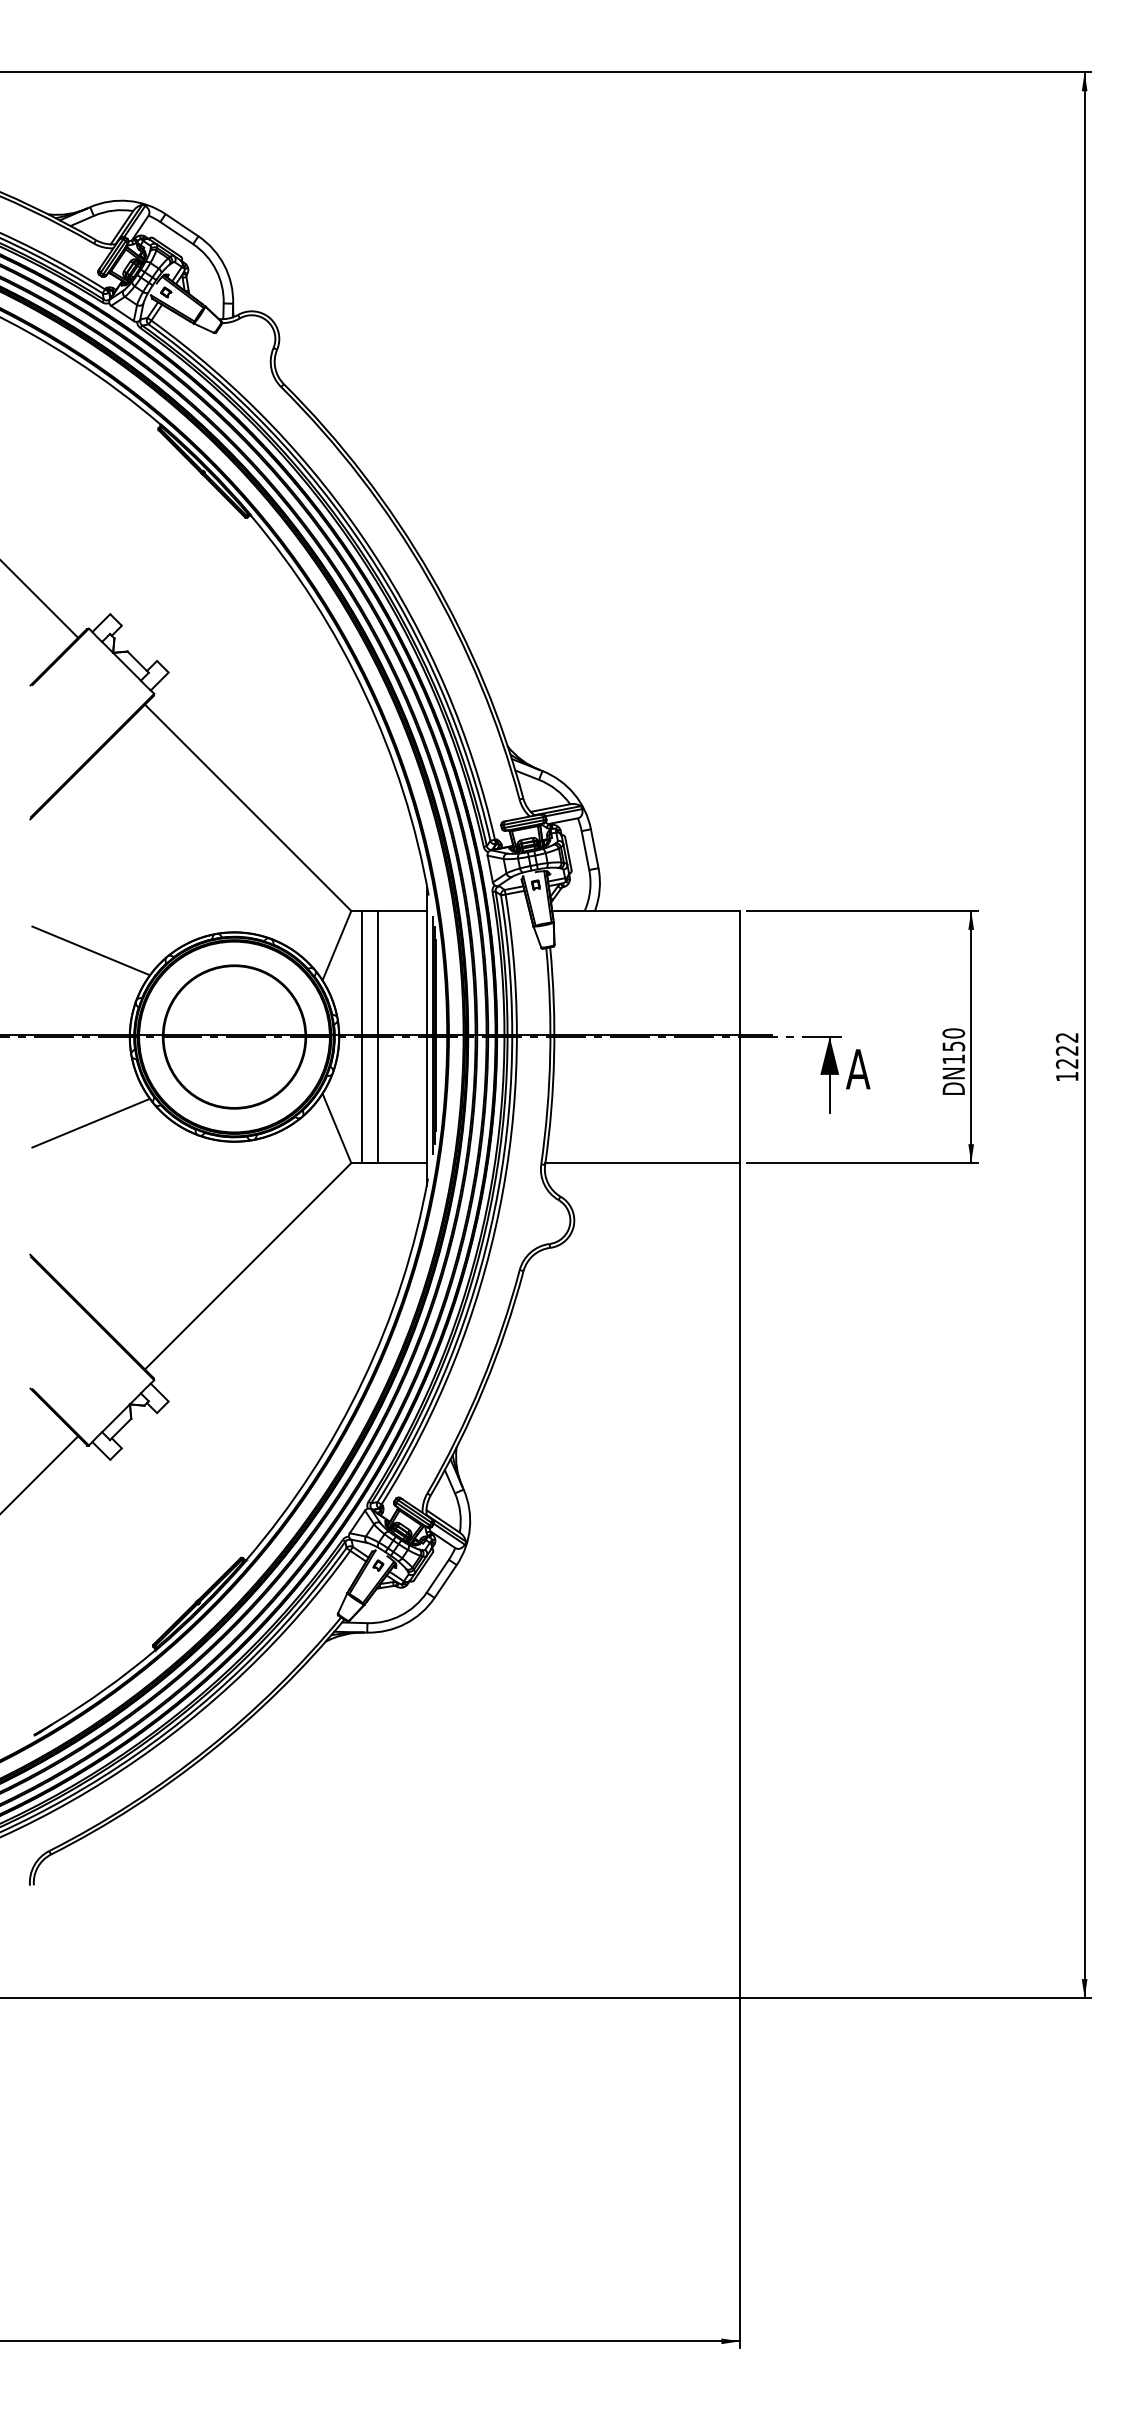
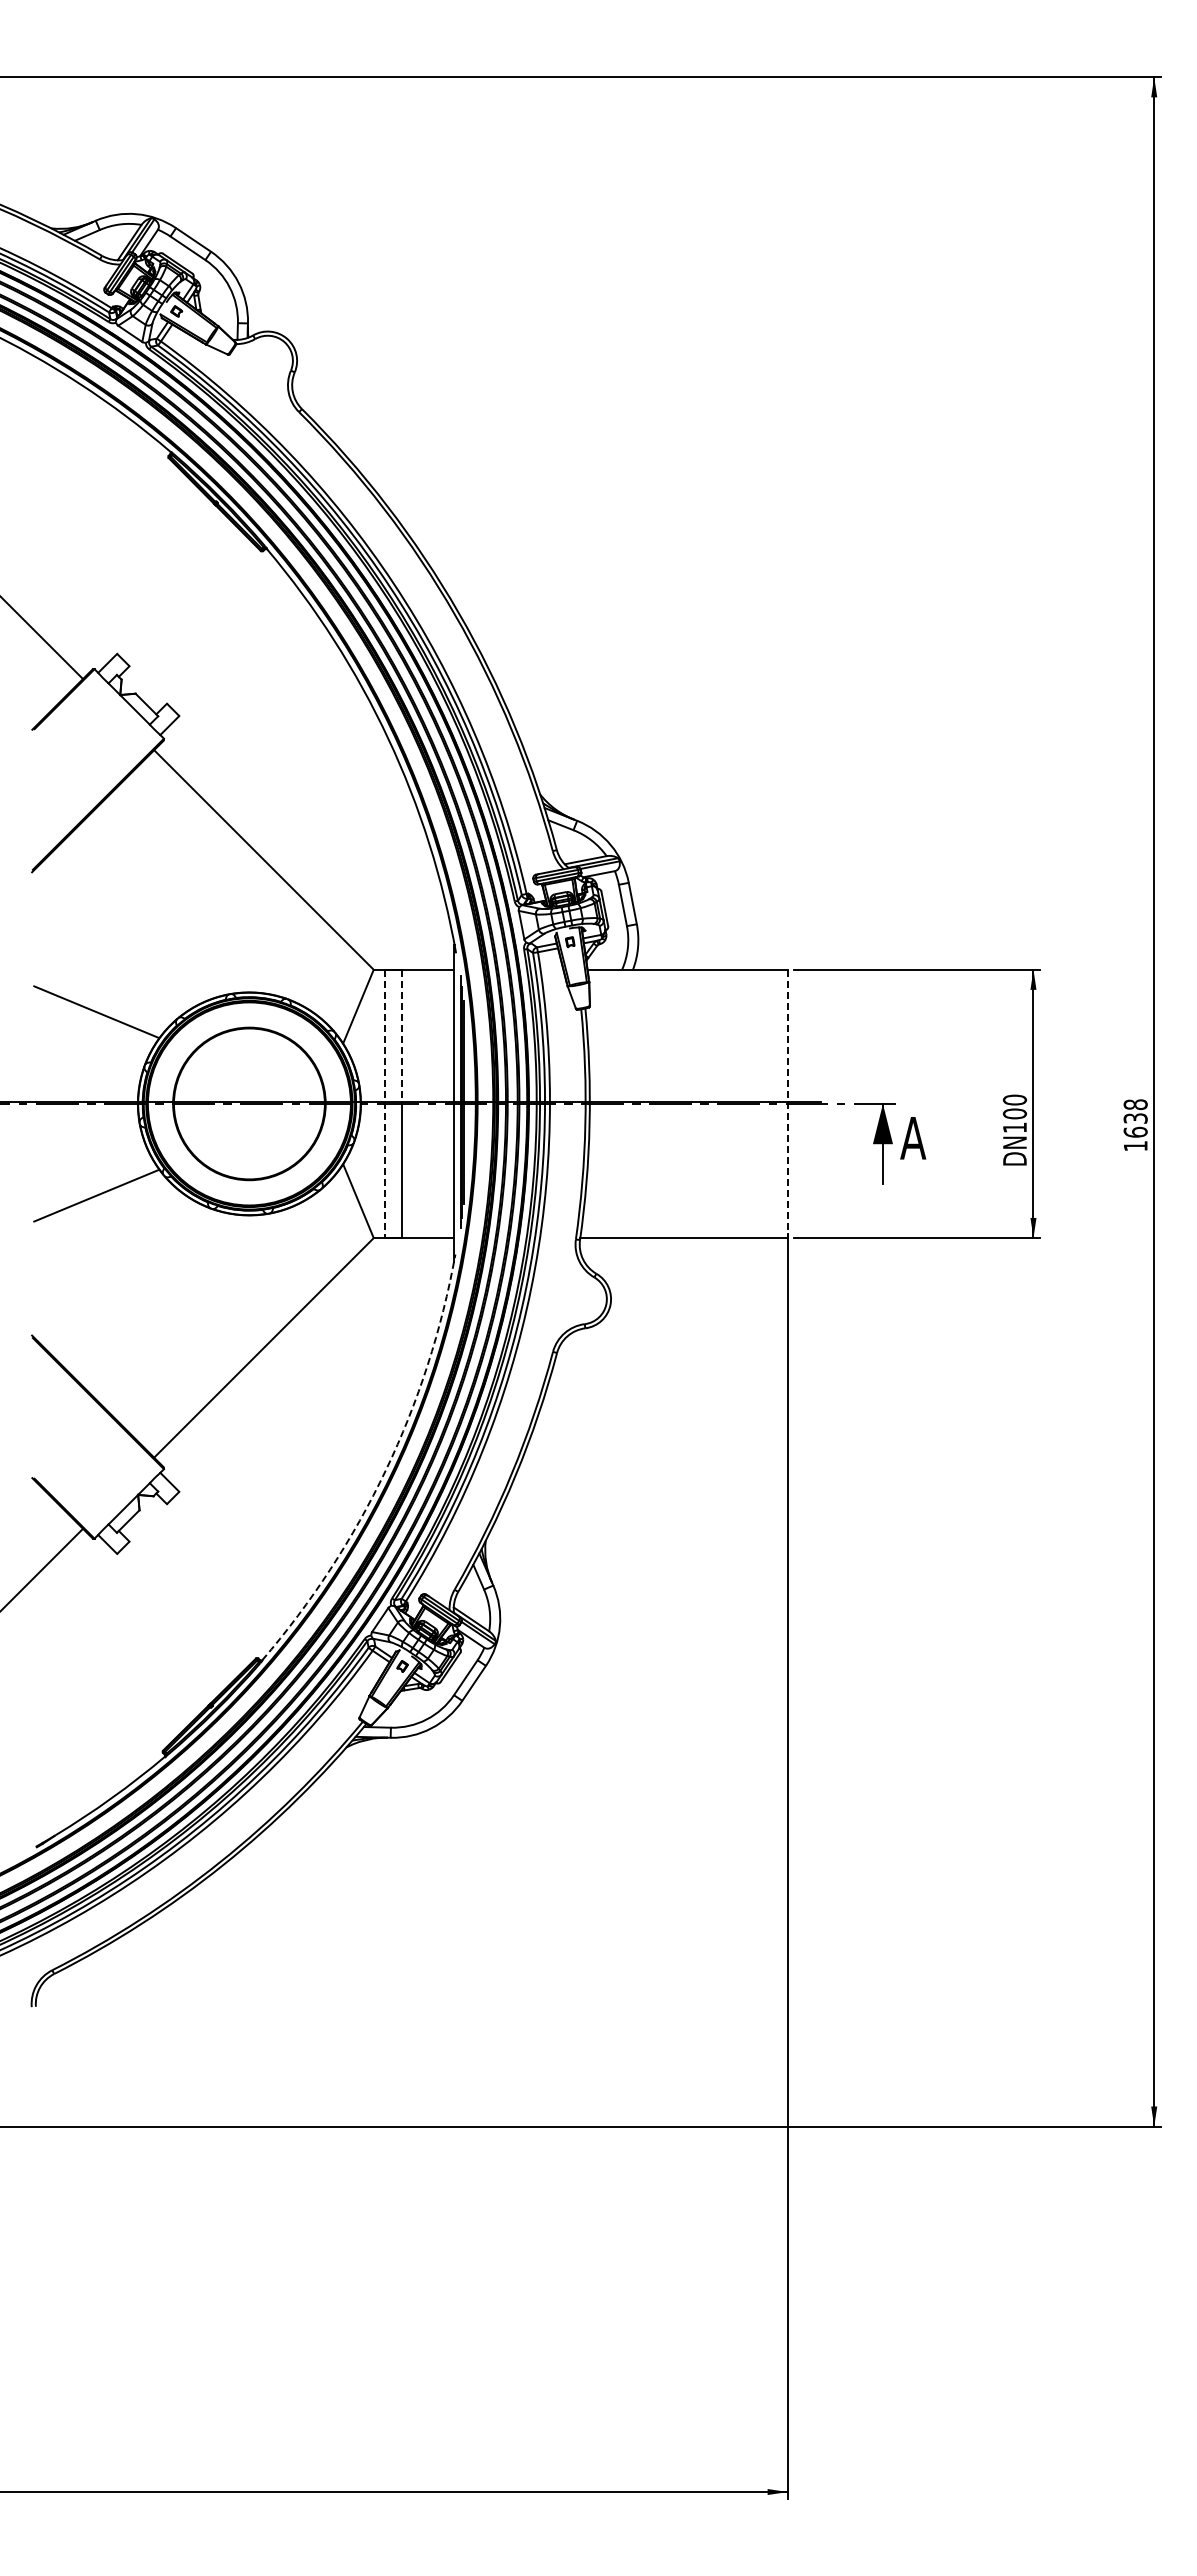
line: (378, 974) -> (402, 1037), solid -> dashed
line: (362, 1037) -> (385, 1104), solid -> dashed
line: (740, 1037) -> (787, 1104), solid -> dashed
text: (953, 1046) -> (1014, 1113), DN150 -> DN100
text: (1067, 1050) -> (1135, 1118), 1222 -> 1638
arc: (362, 1381) -> (385, 1470), solid -> dashed

